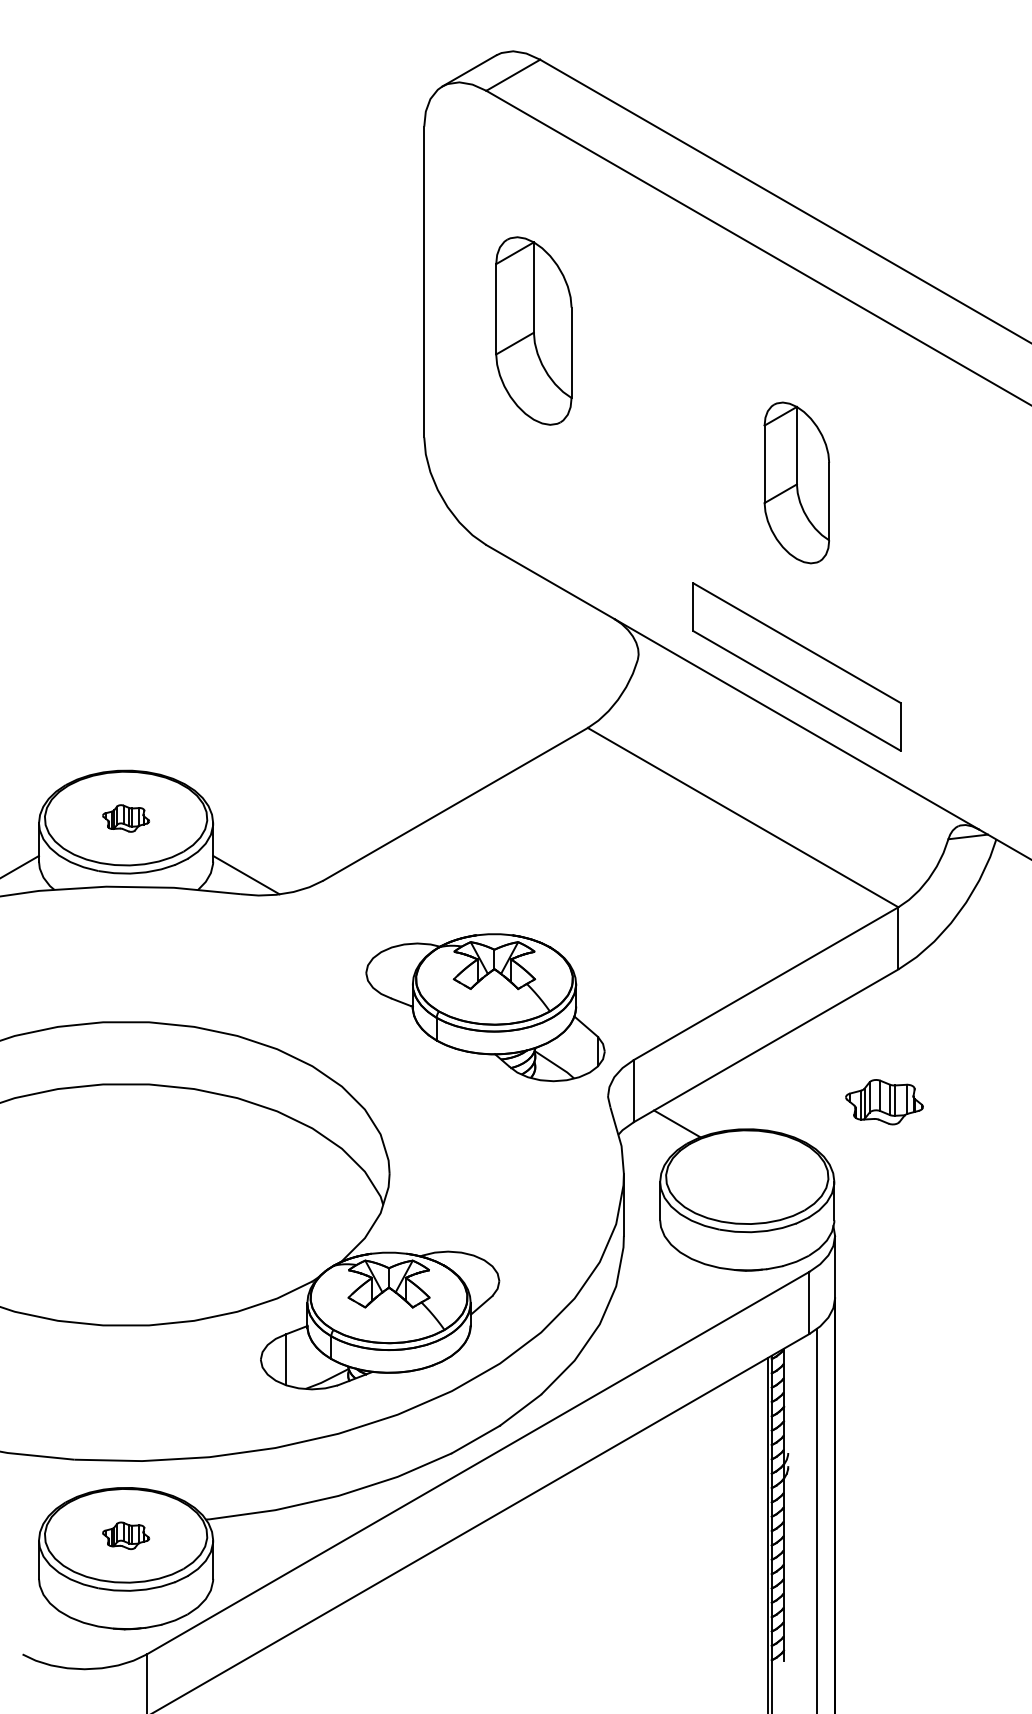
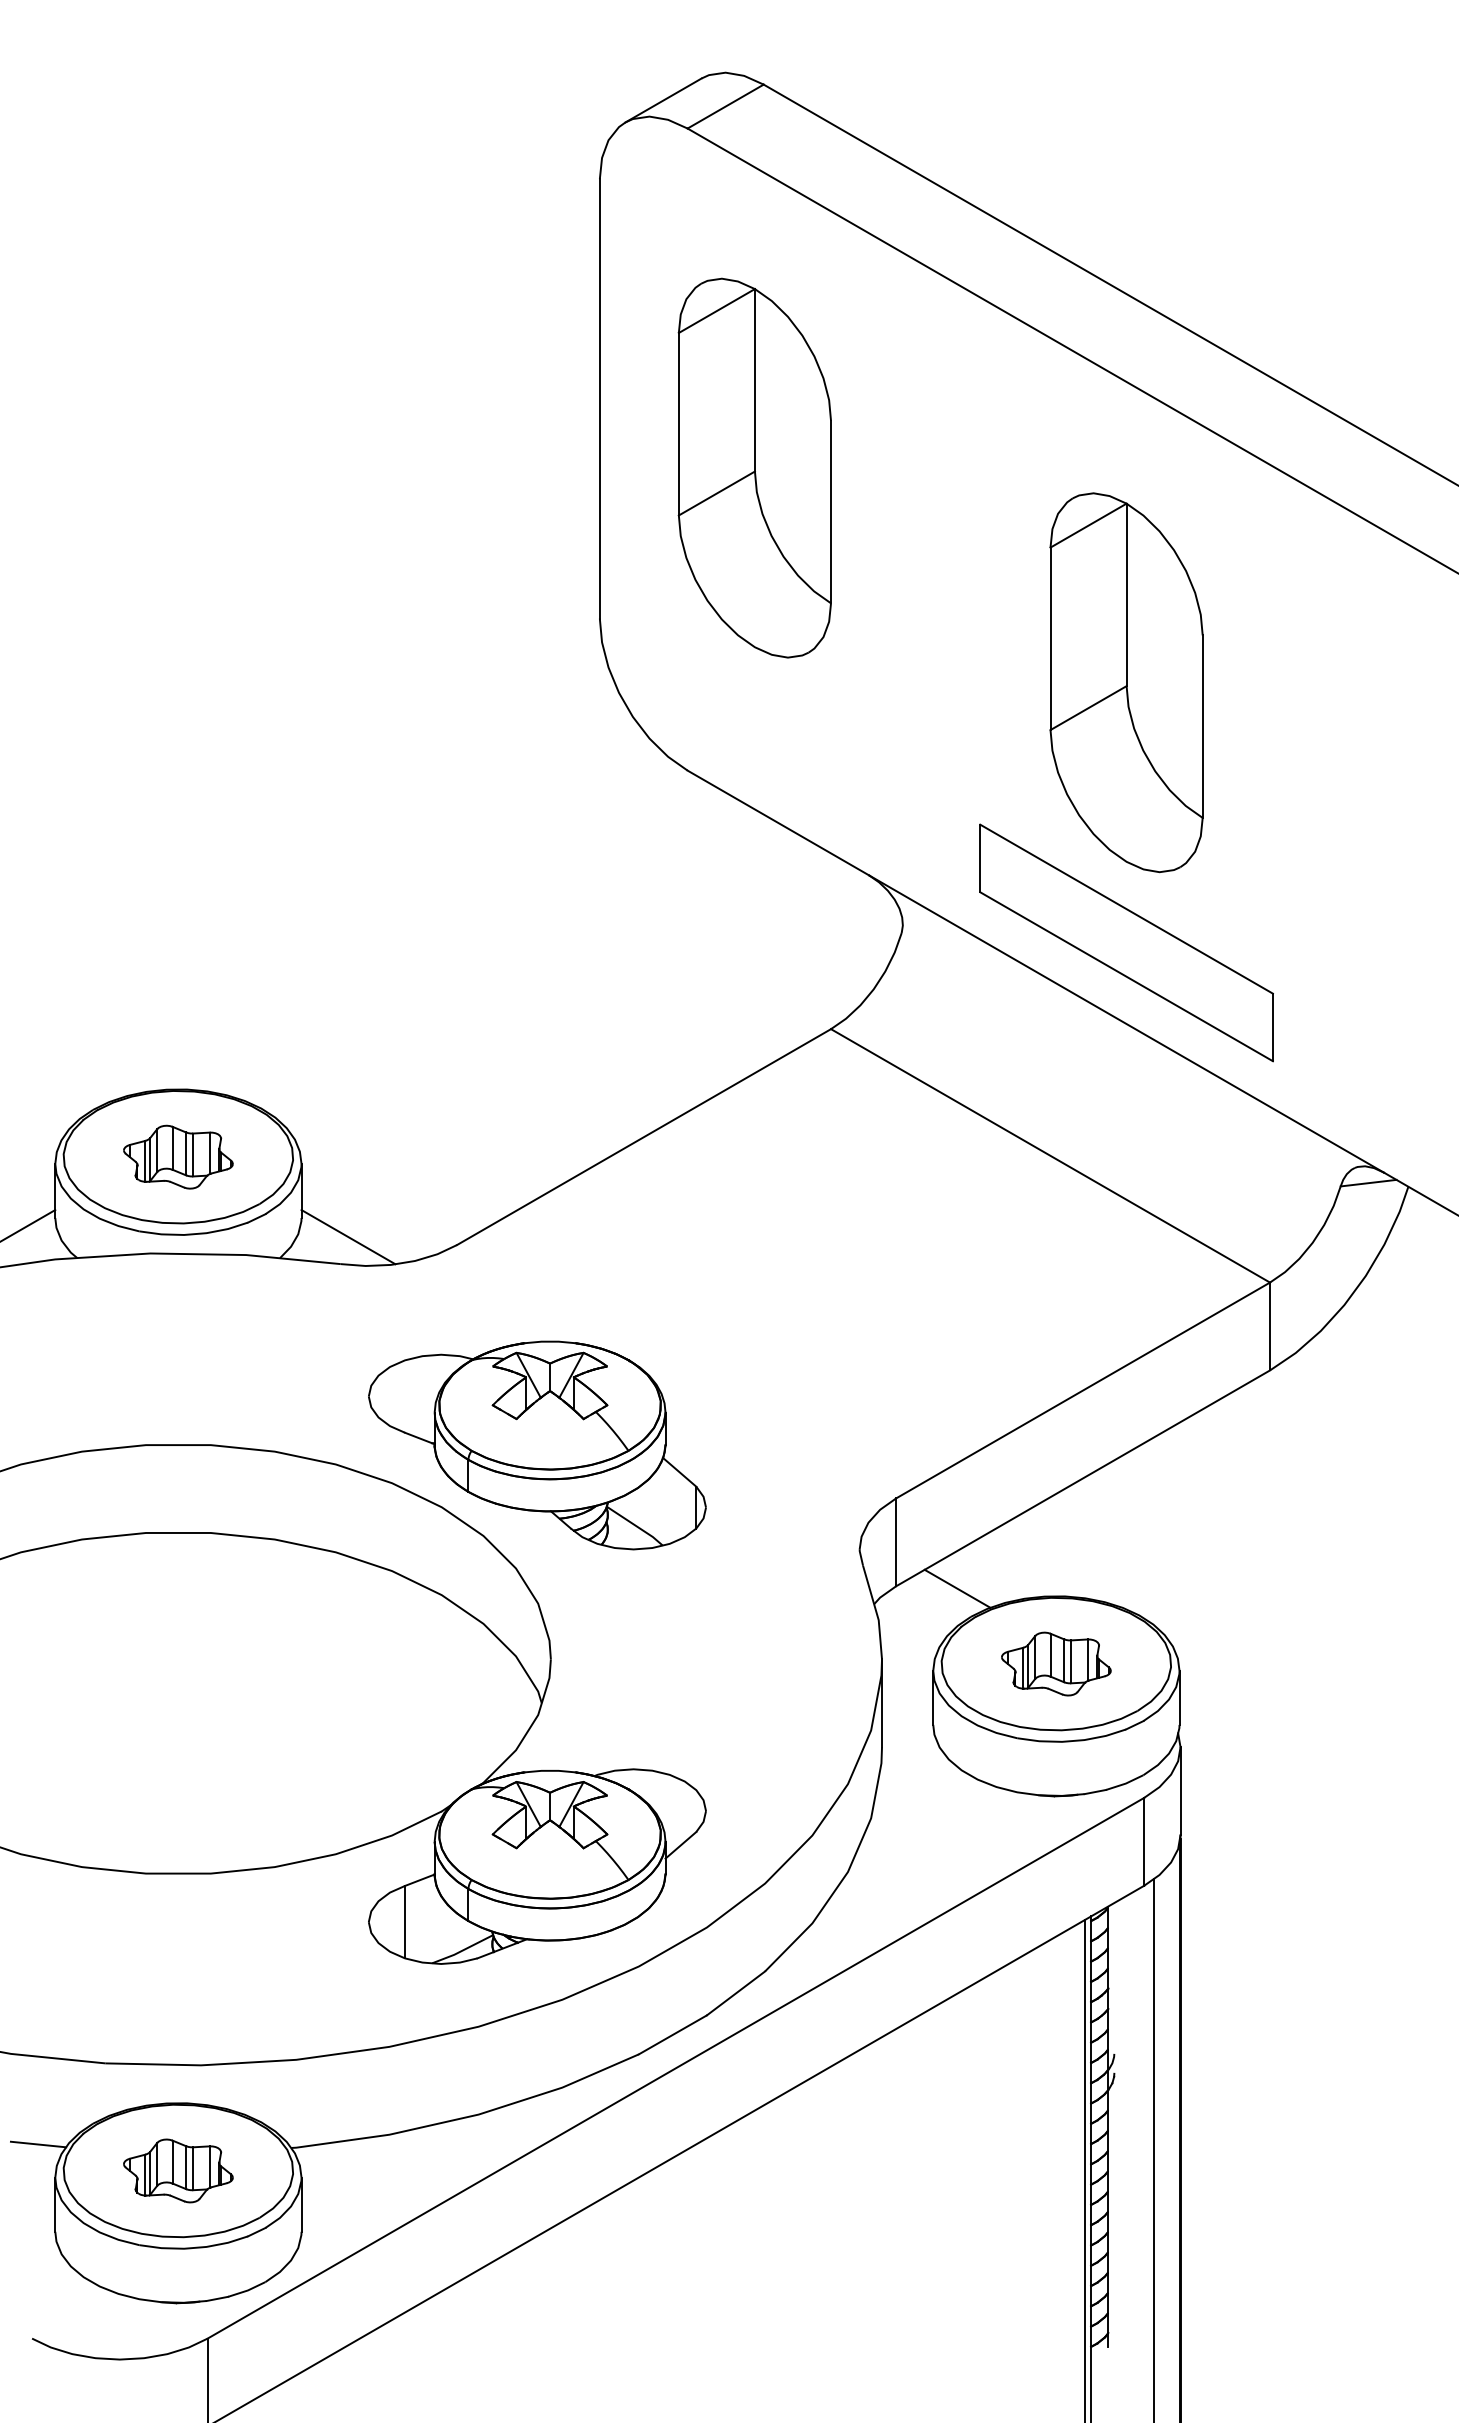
part: (533, 330) -> (754, 467), size x1.43
part: (796, 482) -> (1126, 682), size x1.67
part: (126, 818) -> (178, 1156), size x1.67
part: (485, 1007) -> (537, 1445), moved
part: (884, 1101) -> (1056, 1663), moved
line: (27, 1517) -> (38, 2144), added
part: (126, 1535) -> (178, 2170), size x1.67

